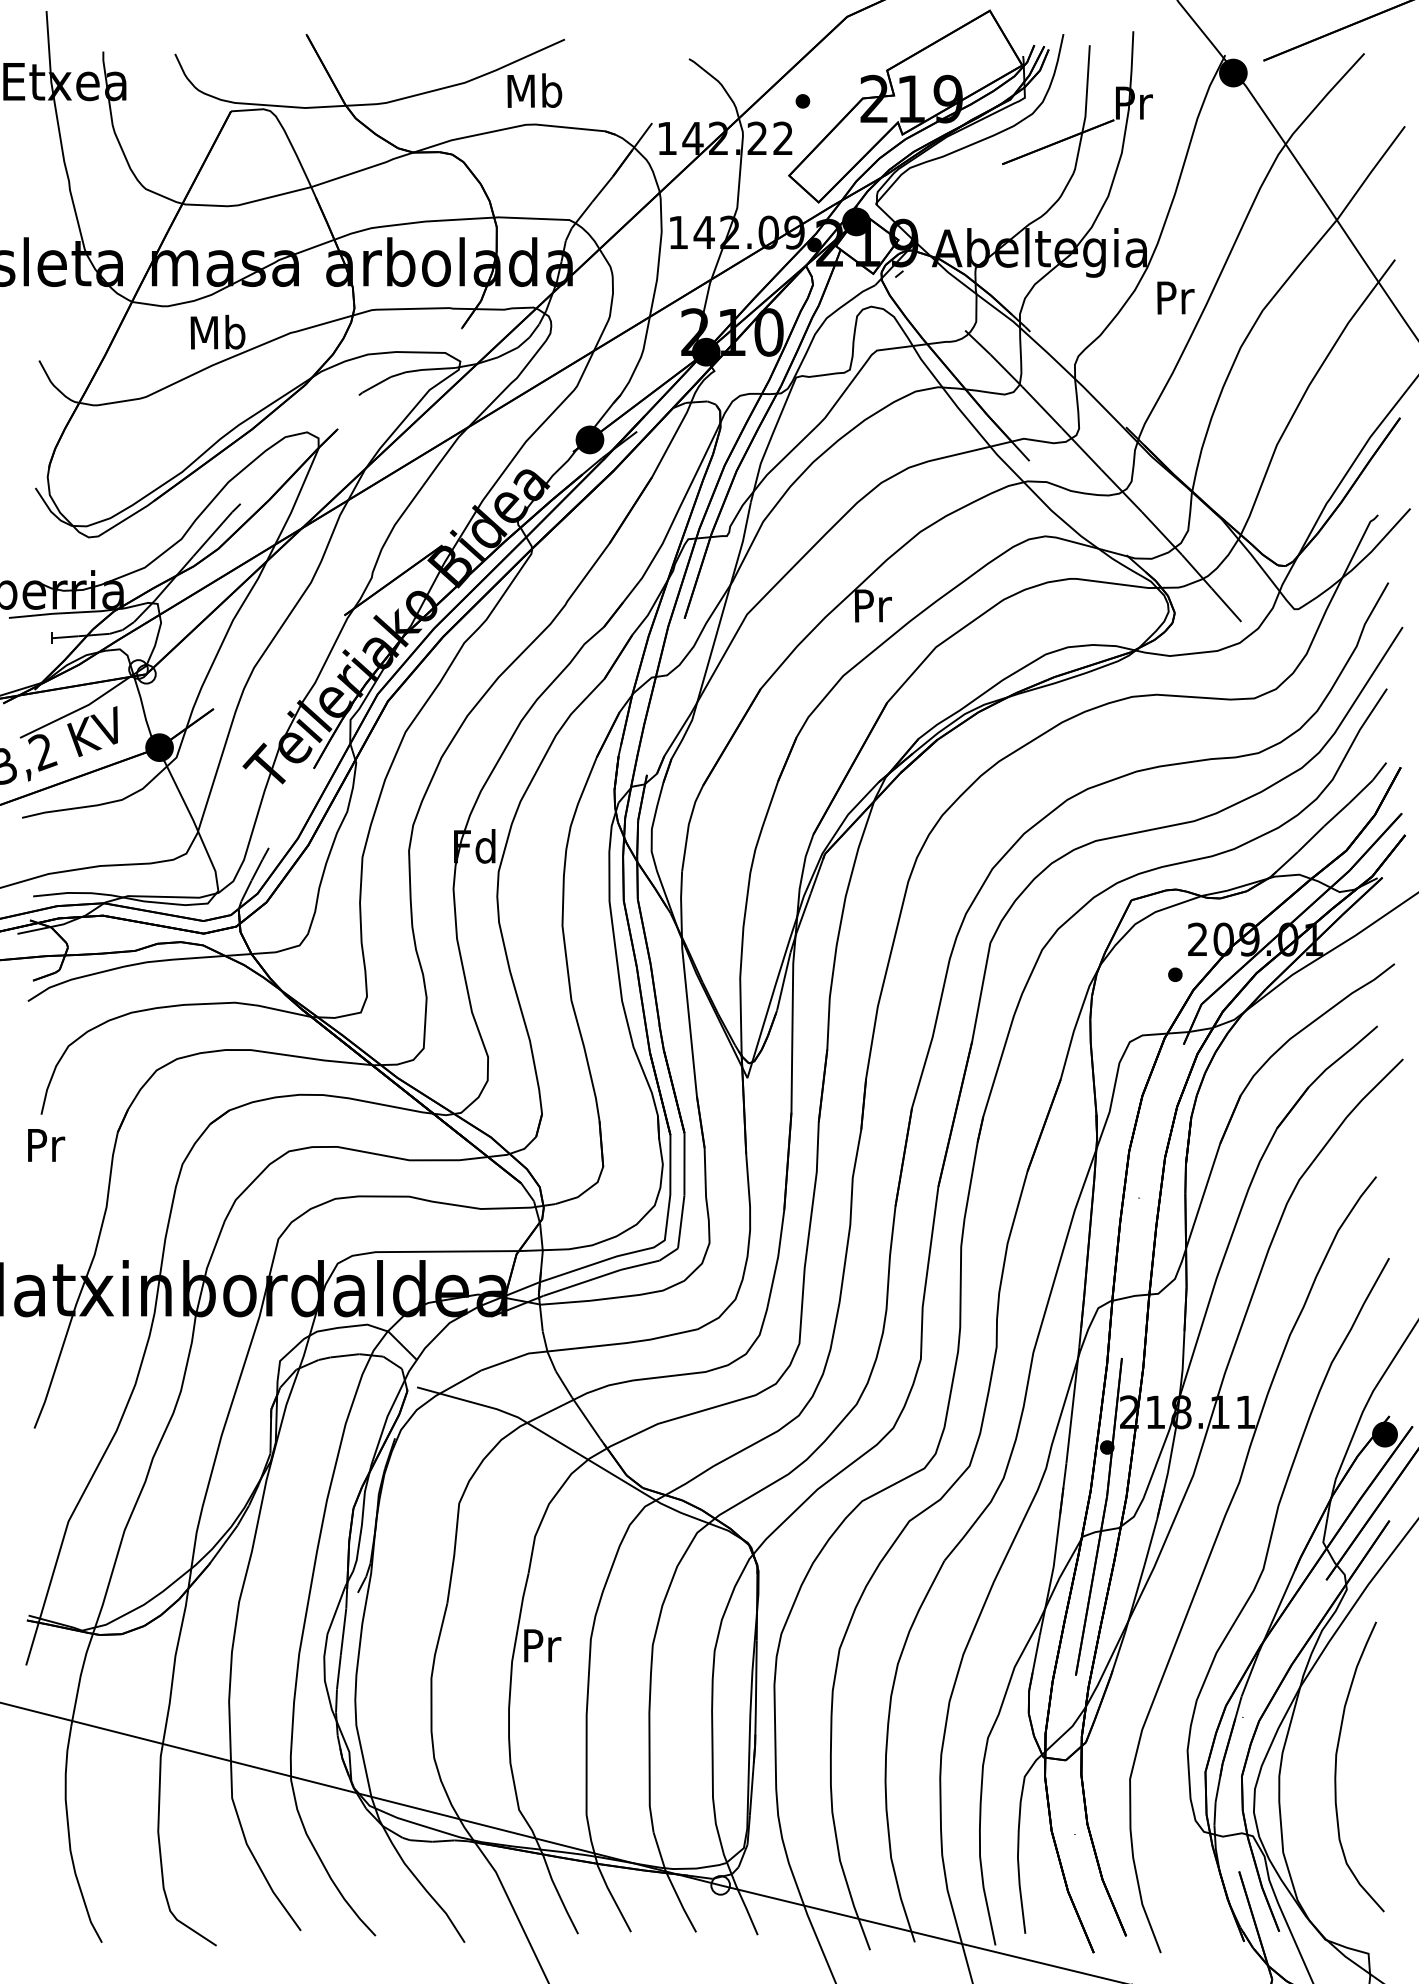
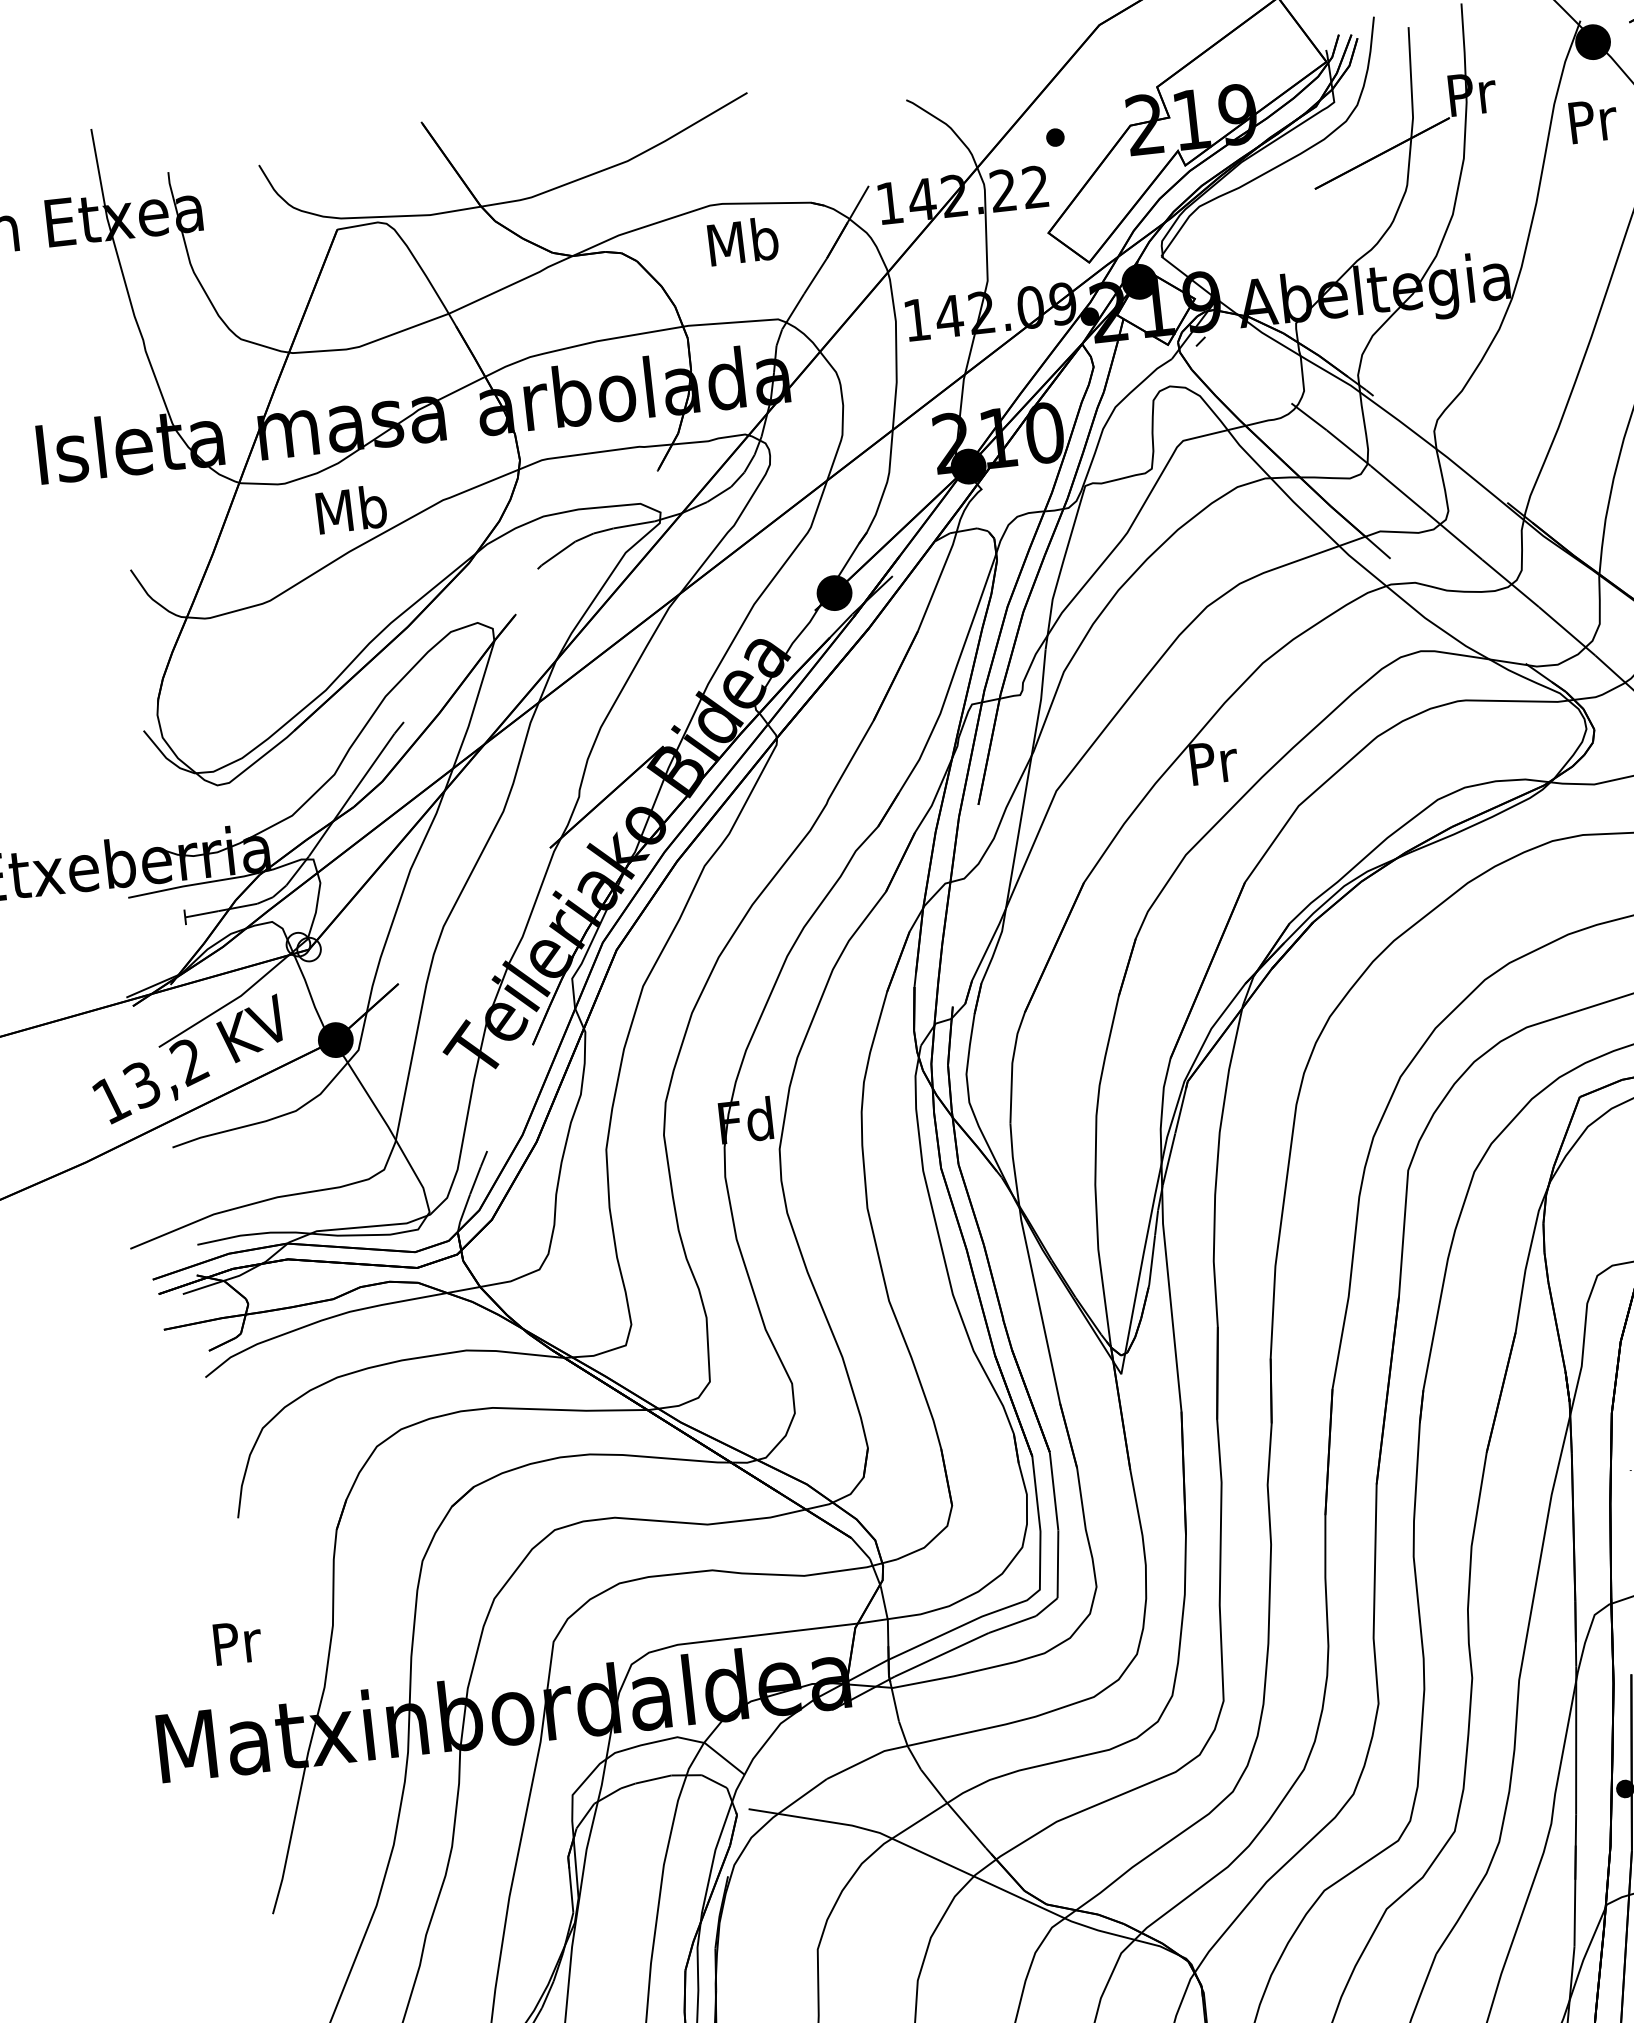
text: (534, 90) -> (742, 241), moved
text: (1175, 297) -> (1592, 120), moved
text: (46, 1145) -> (237, 1642), moved

